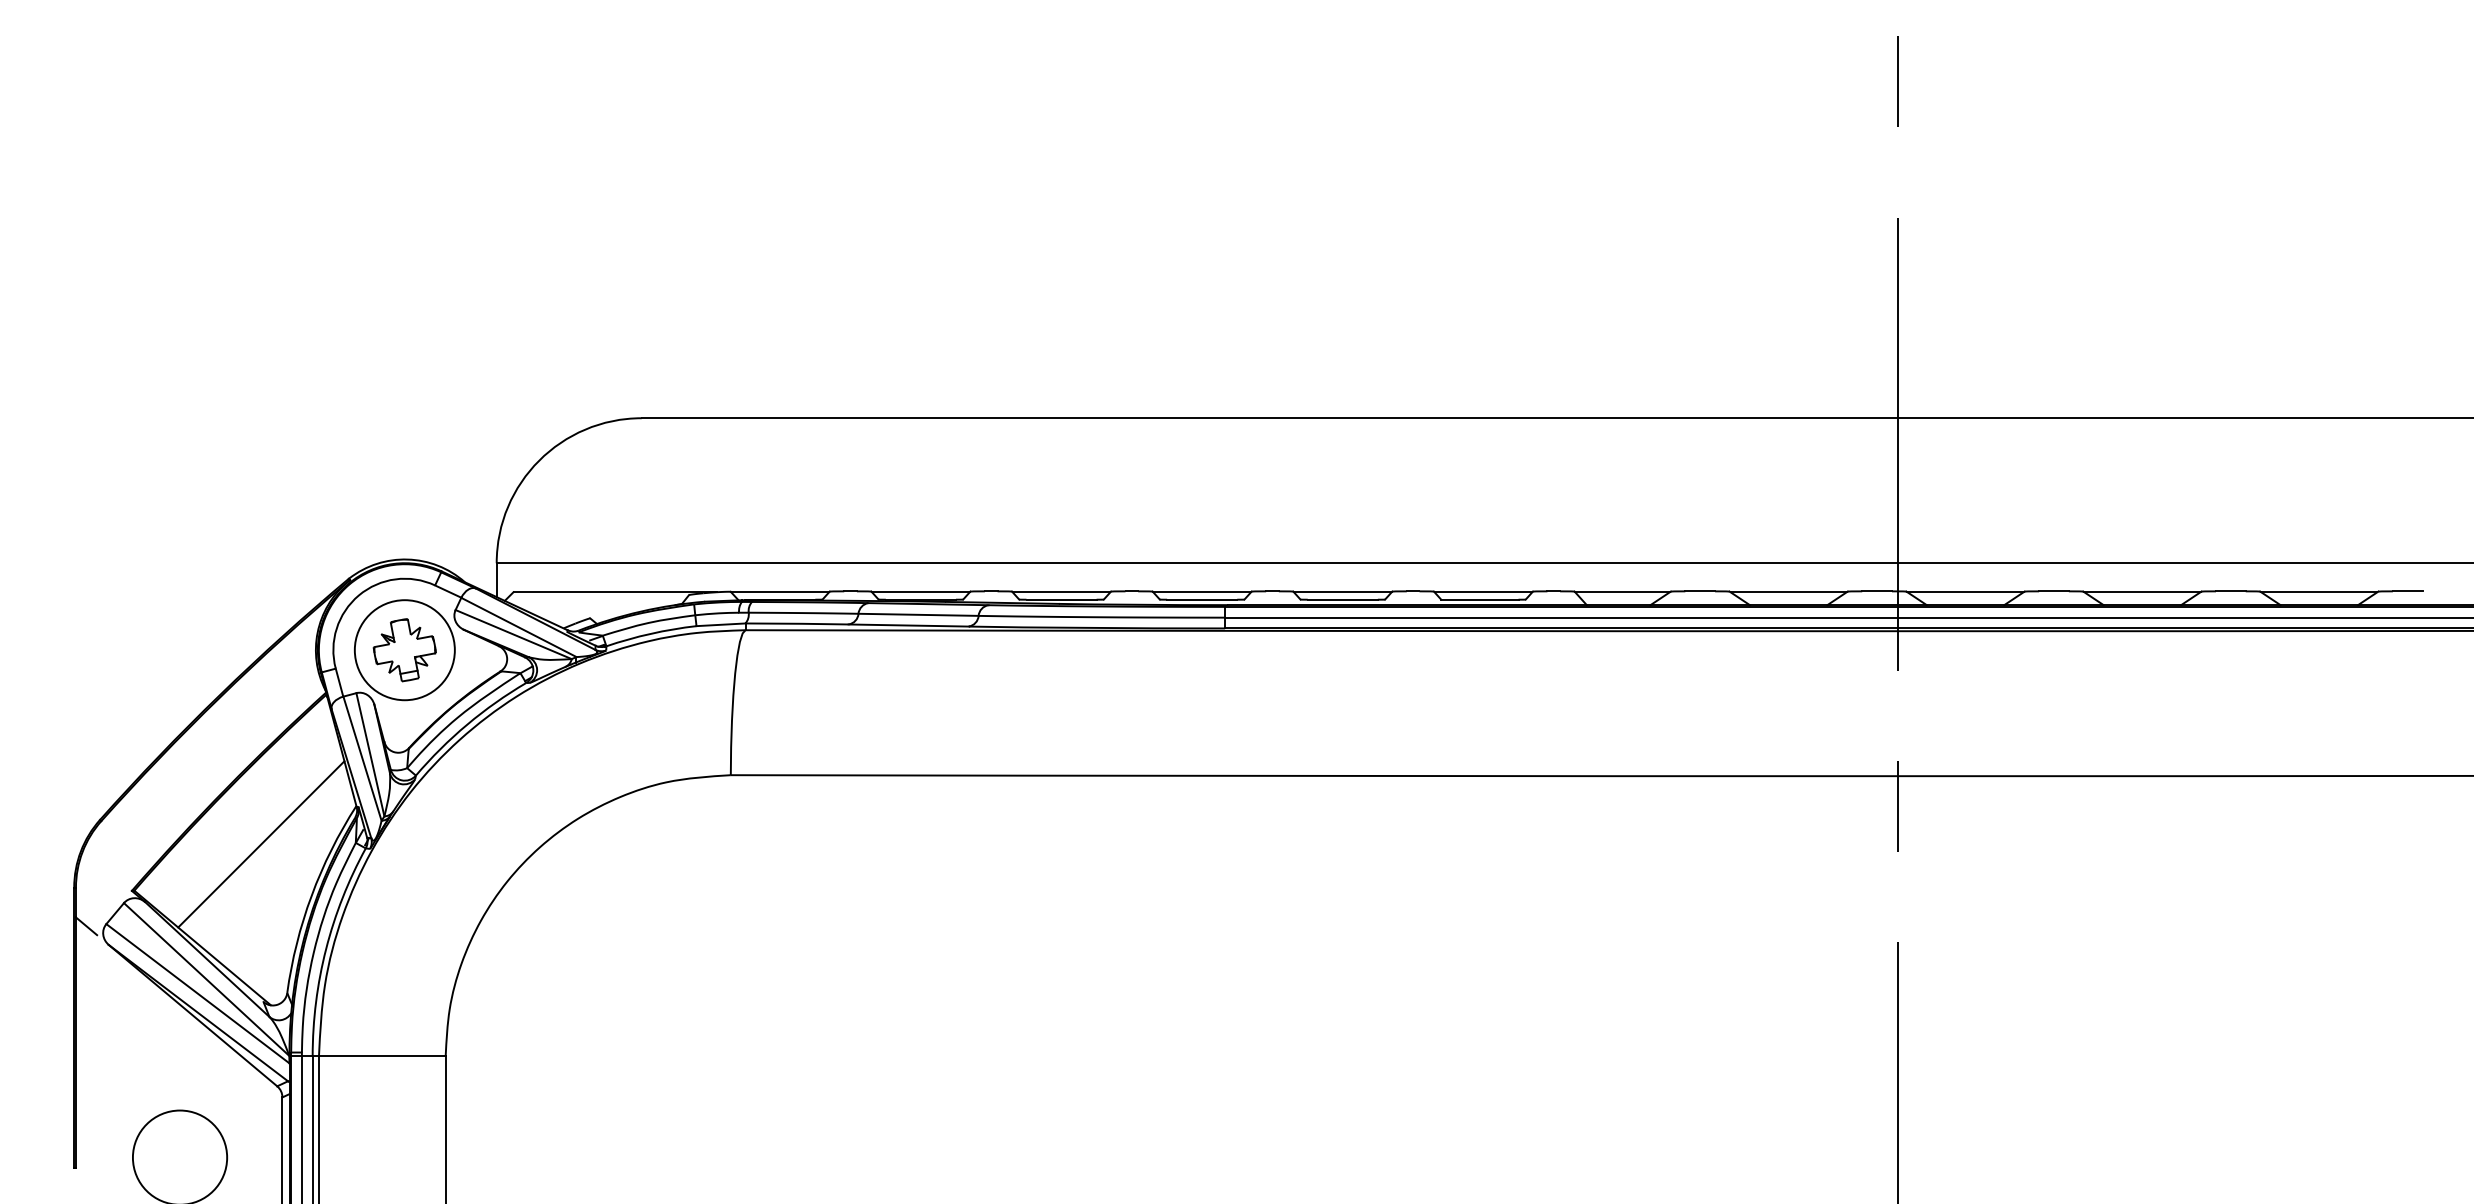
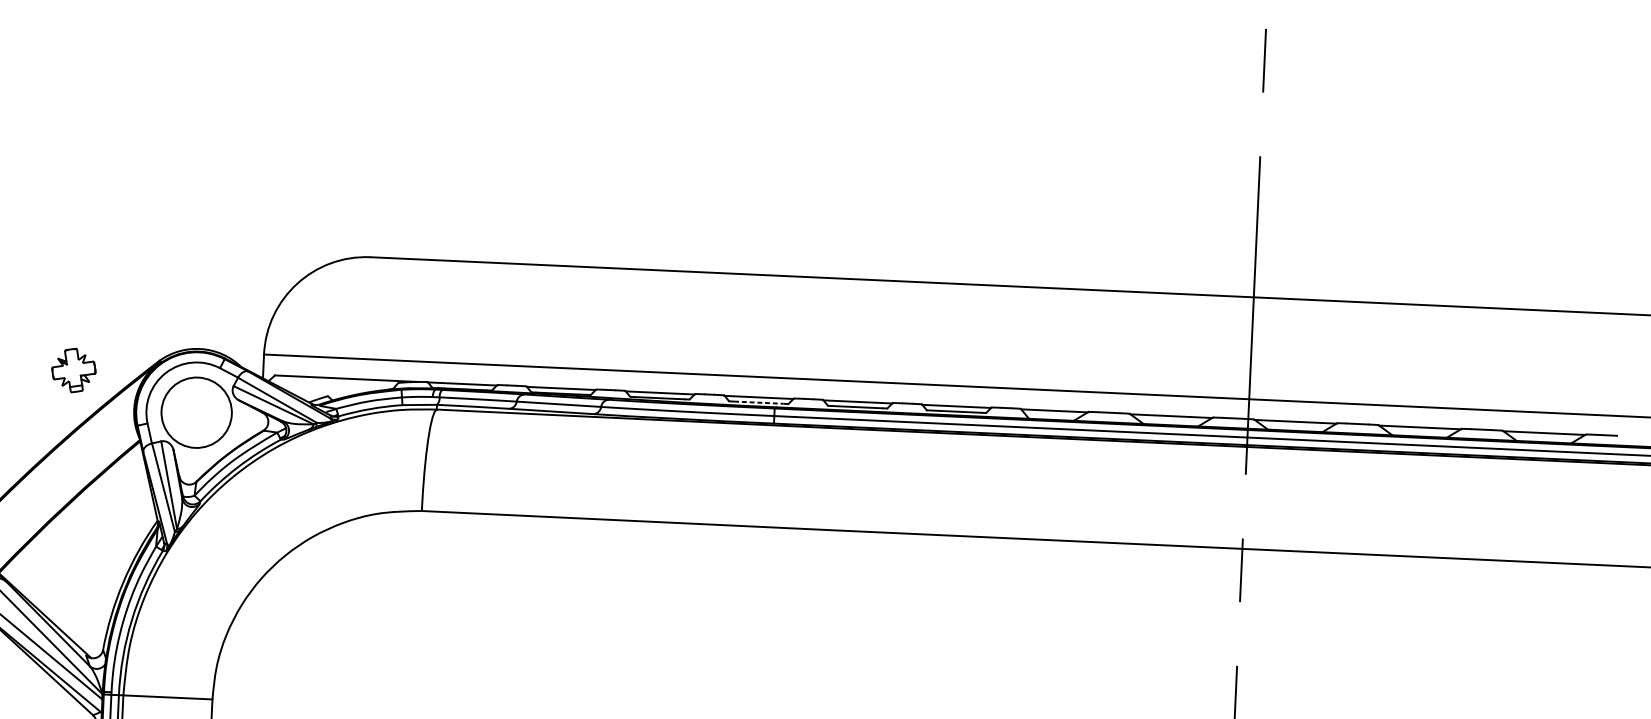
line: (1202, 599) -> (759, 402), solid -> dashed
part: (404, 650) -> (73, 370), moved
line: (261, 844) -> (89, 544), removed

